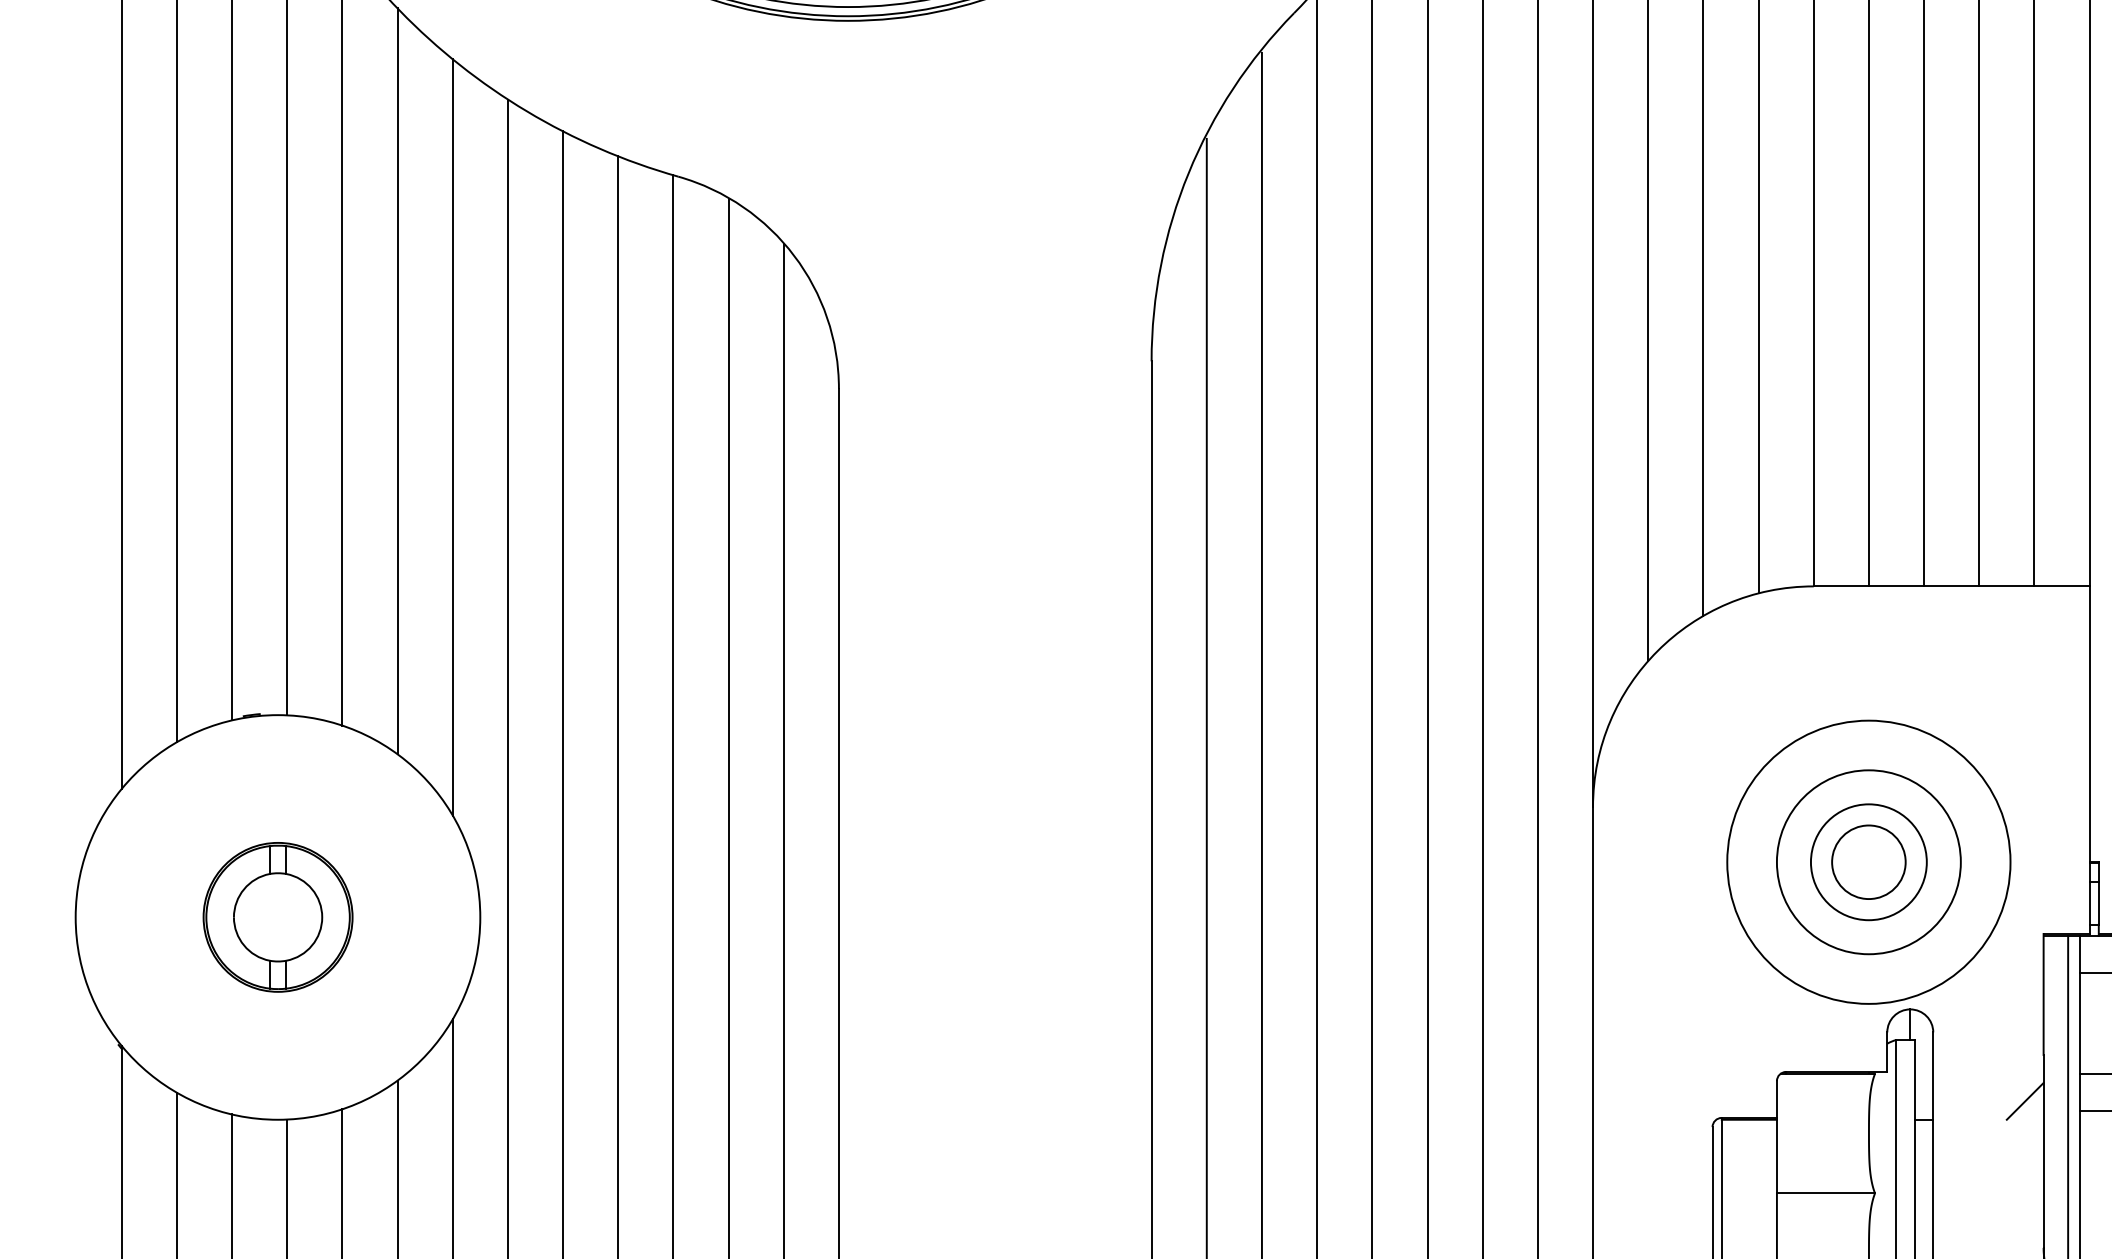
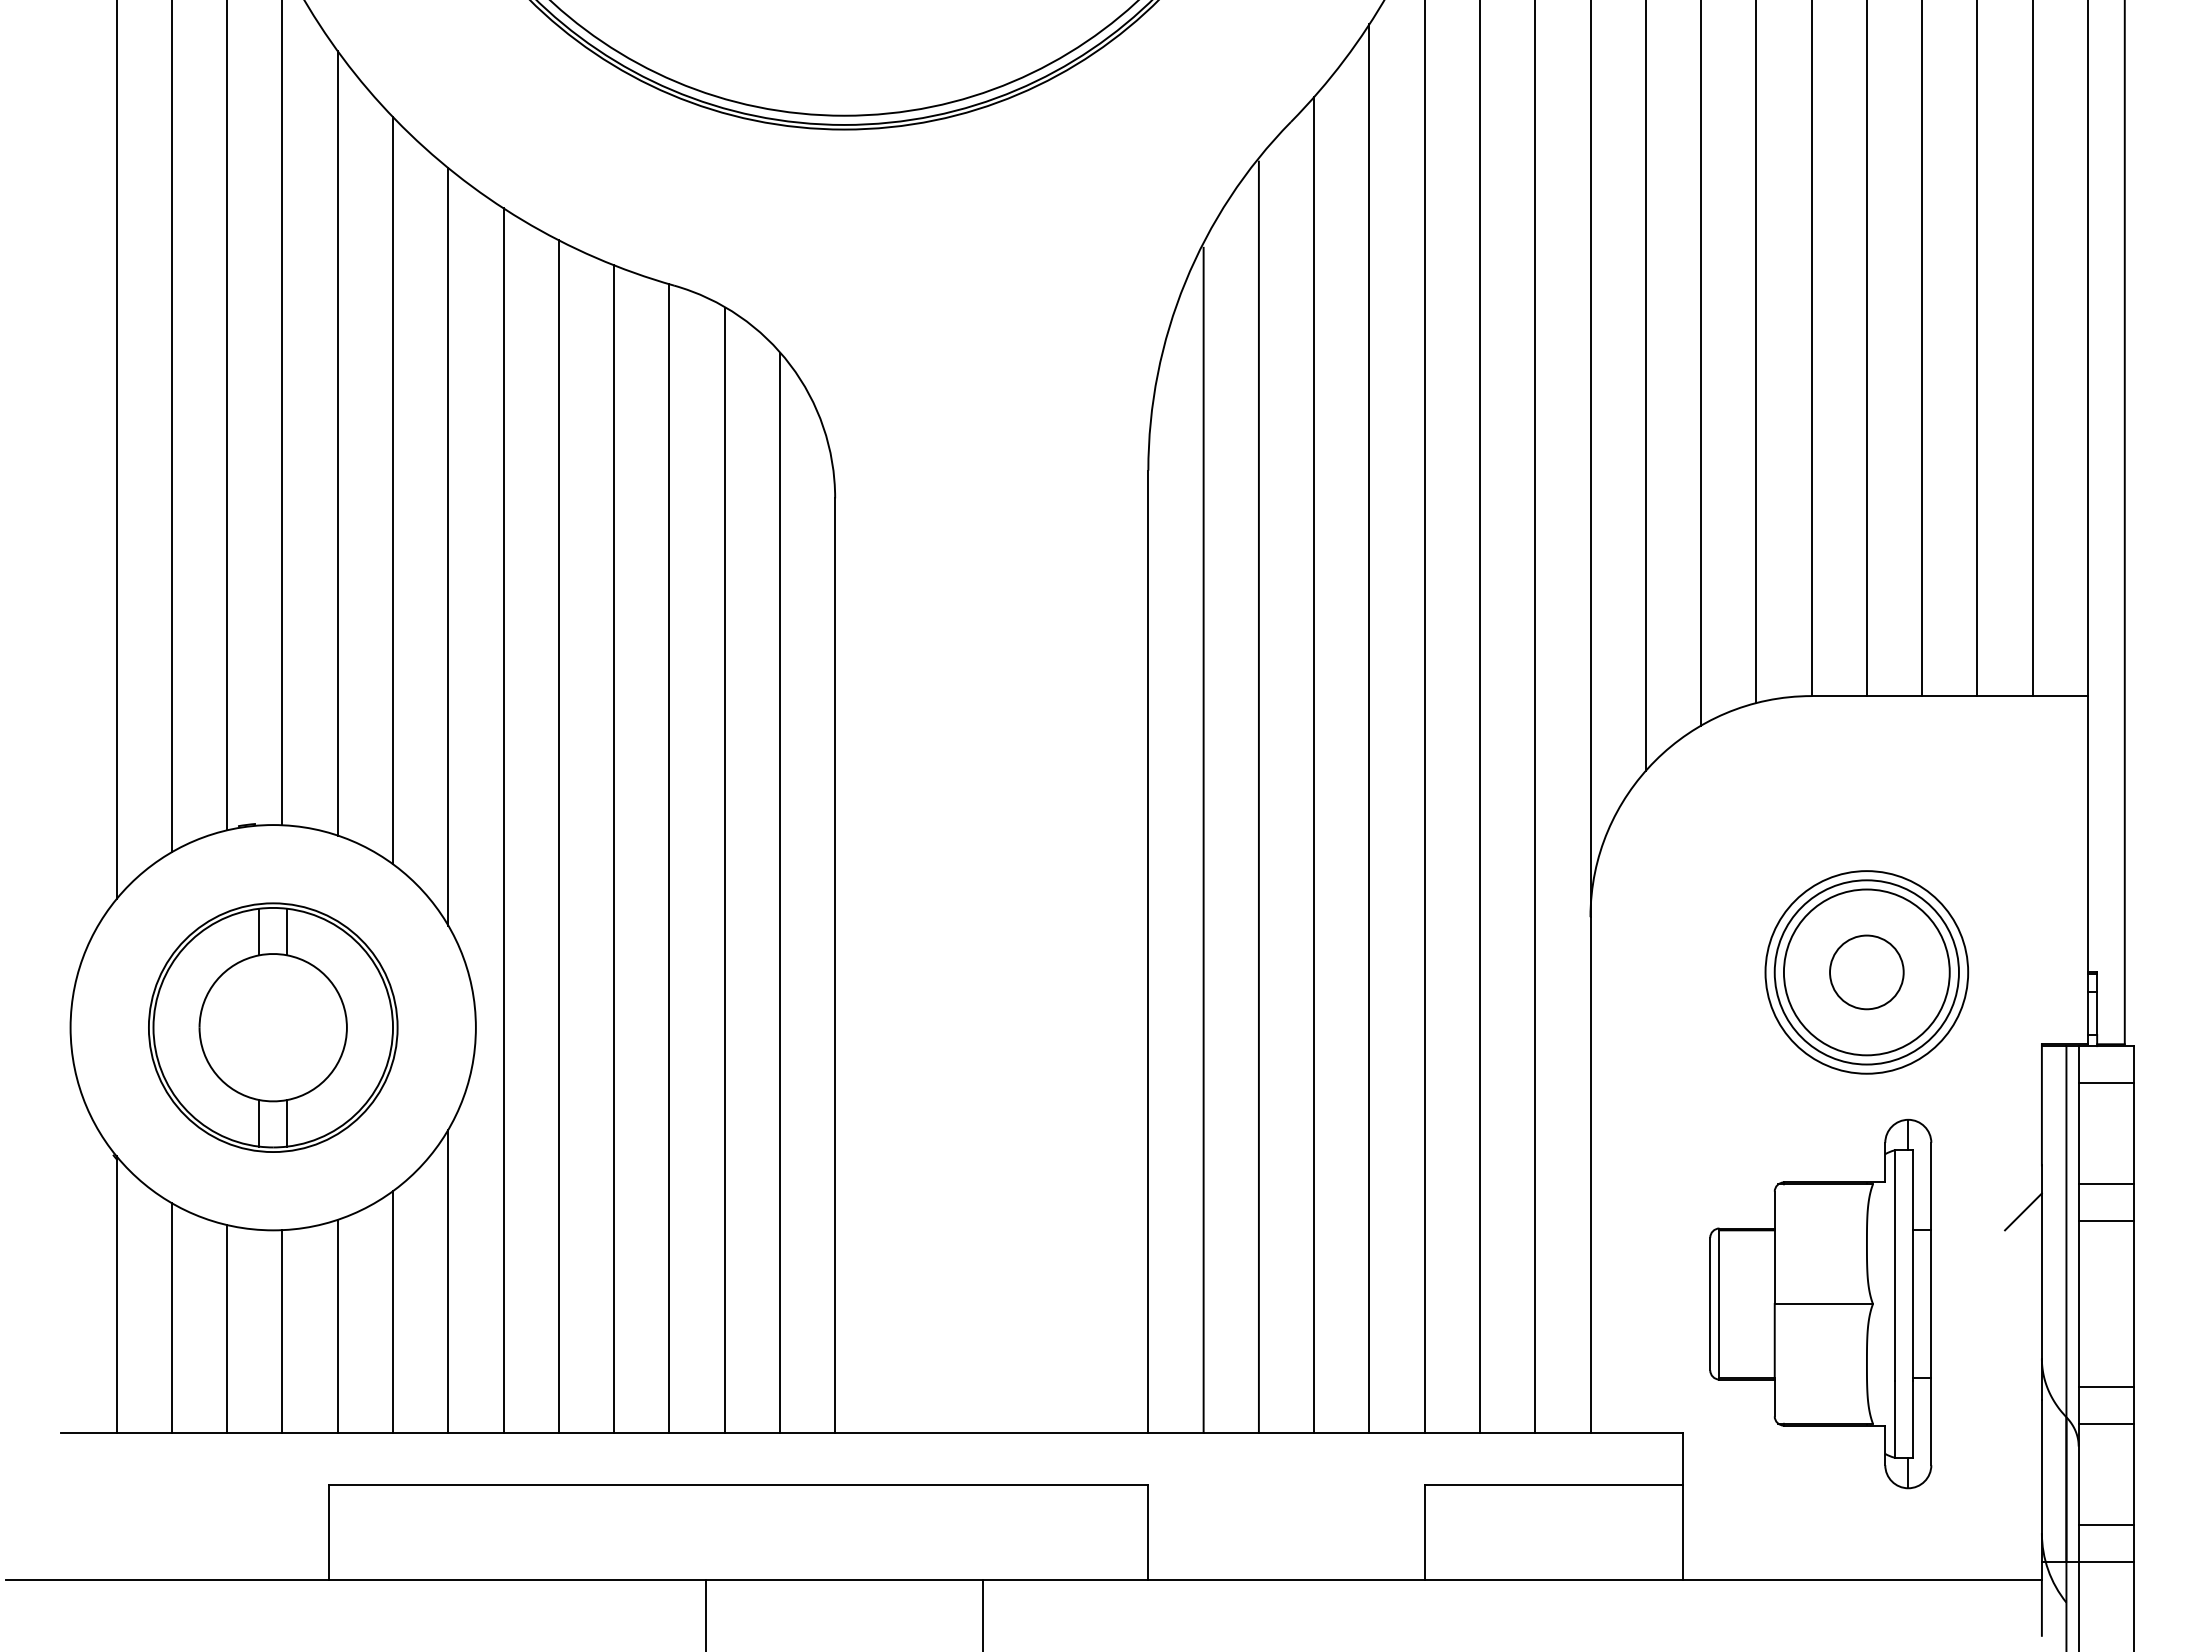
circle: (1868, 862) -> (1866, 972), size x0.71
circle: (1868, 862) -> (1866, 972), size x1.43
part: (278, 917) -> (273, 1027), size x1.67

